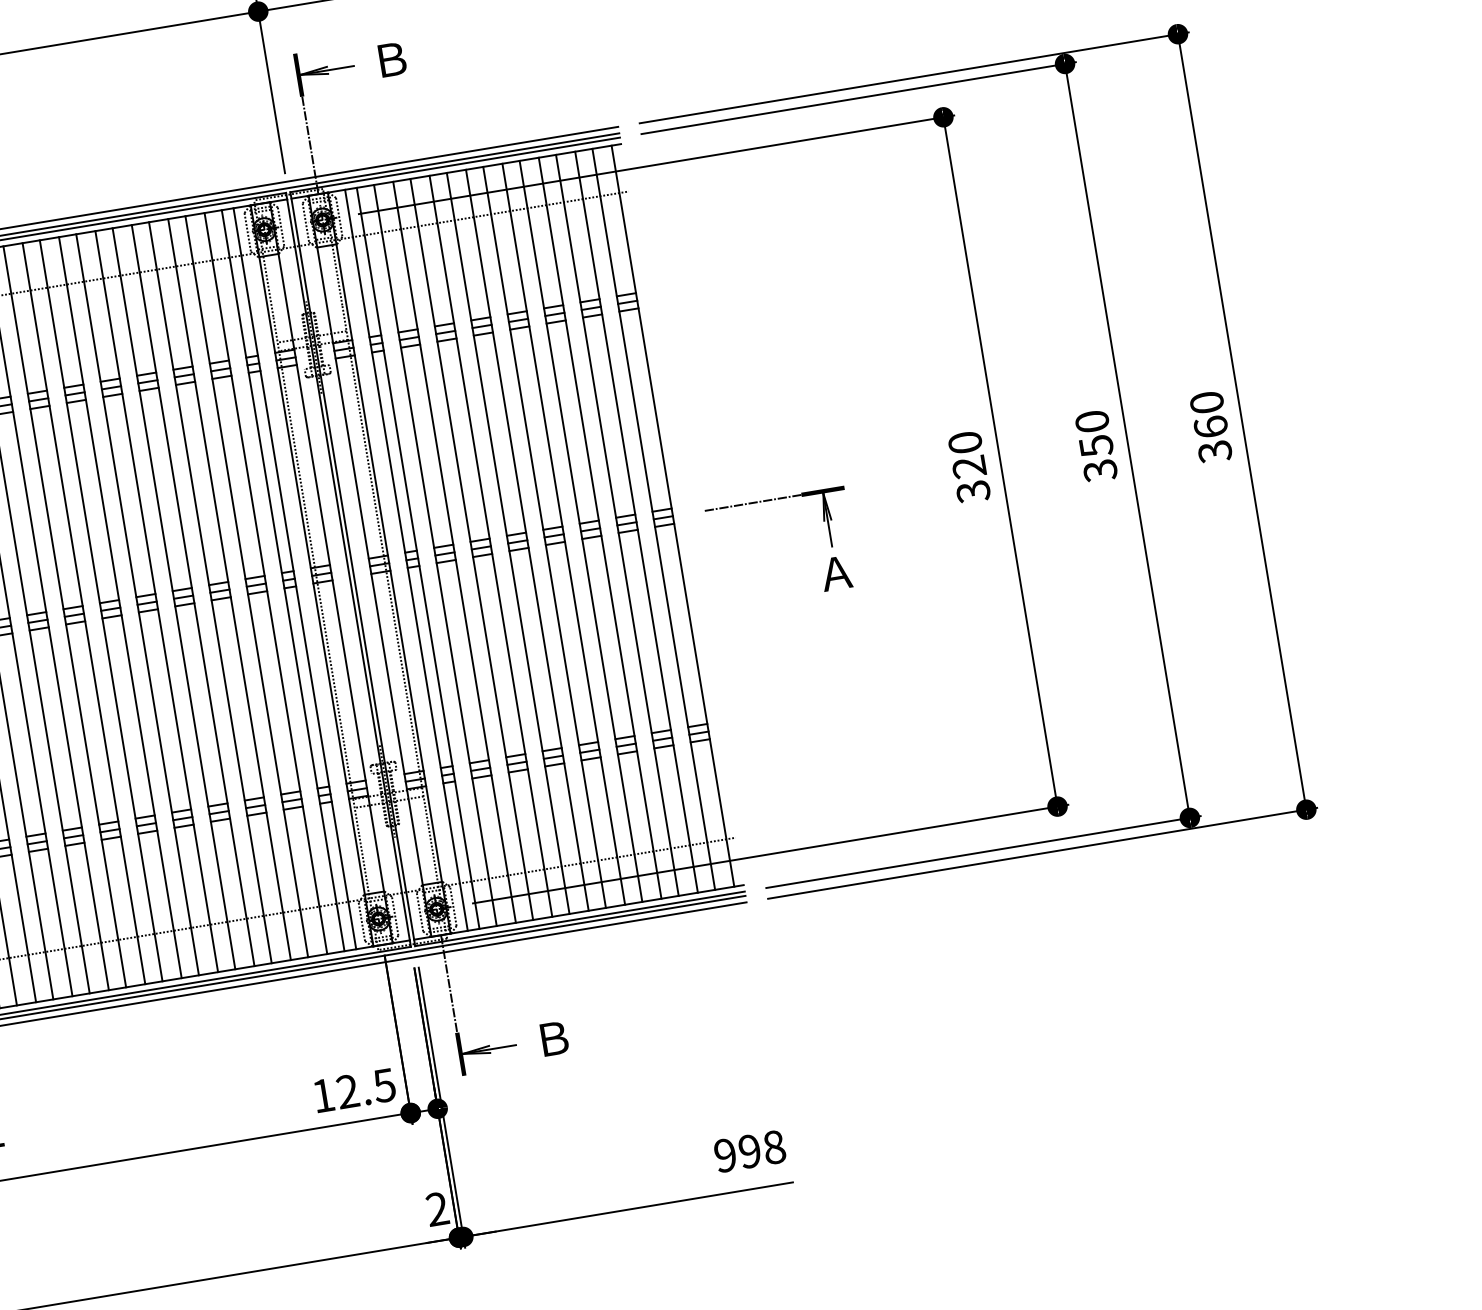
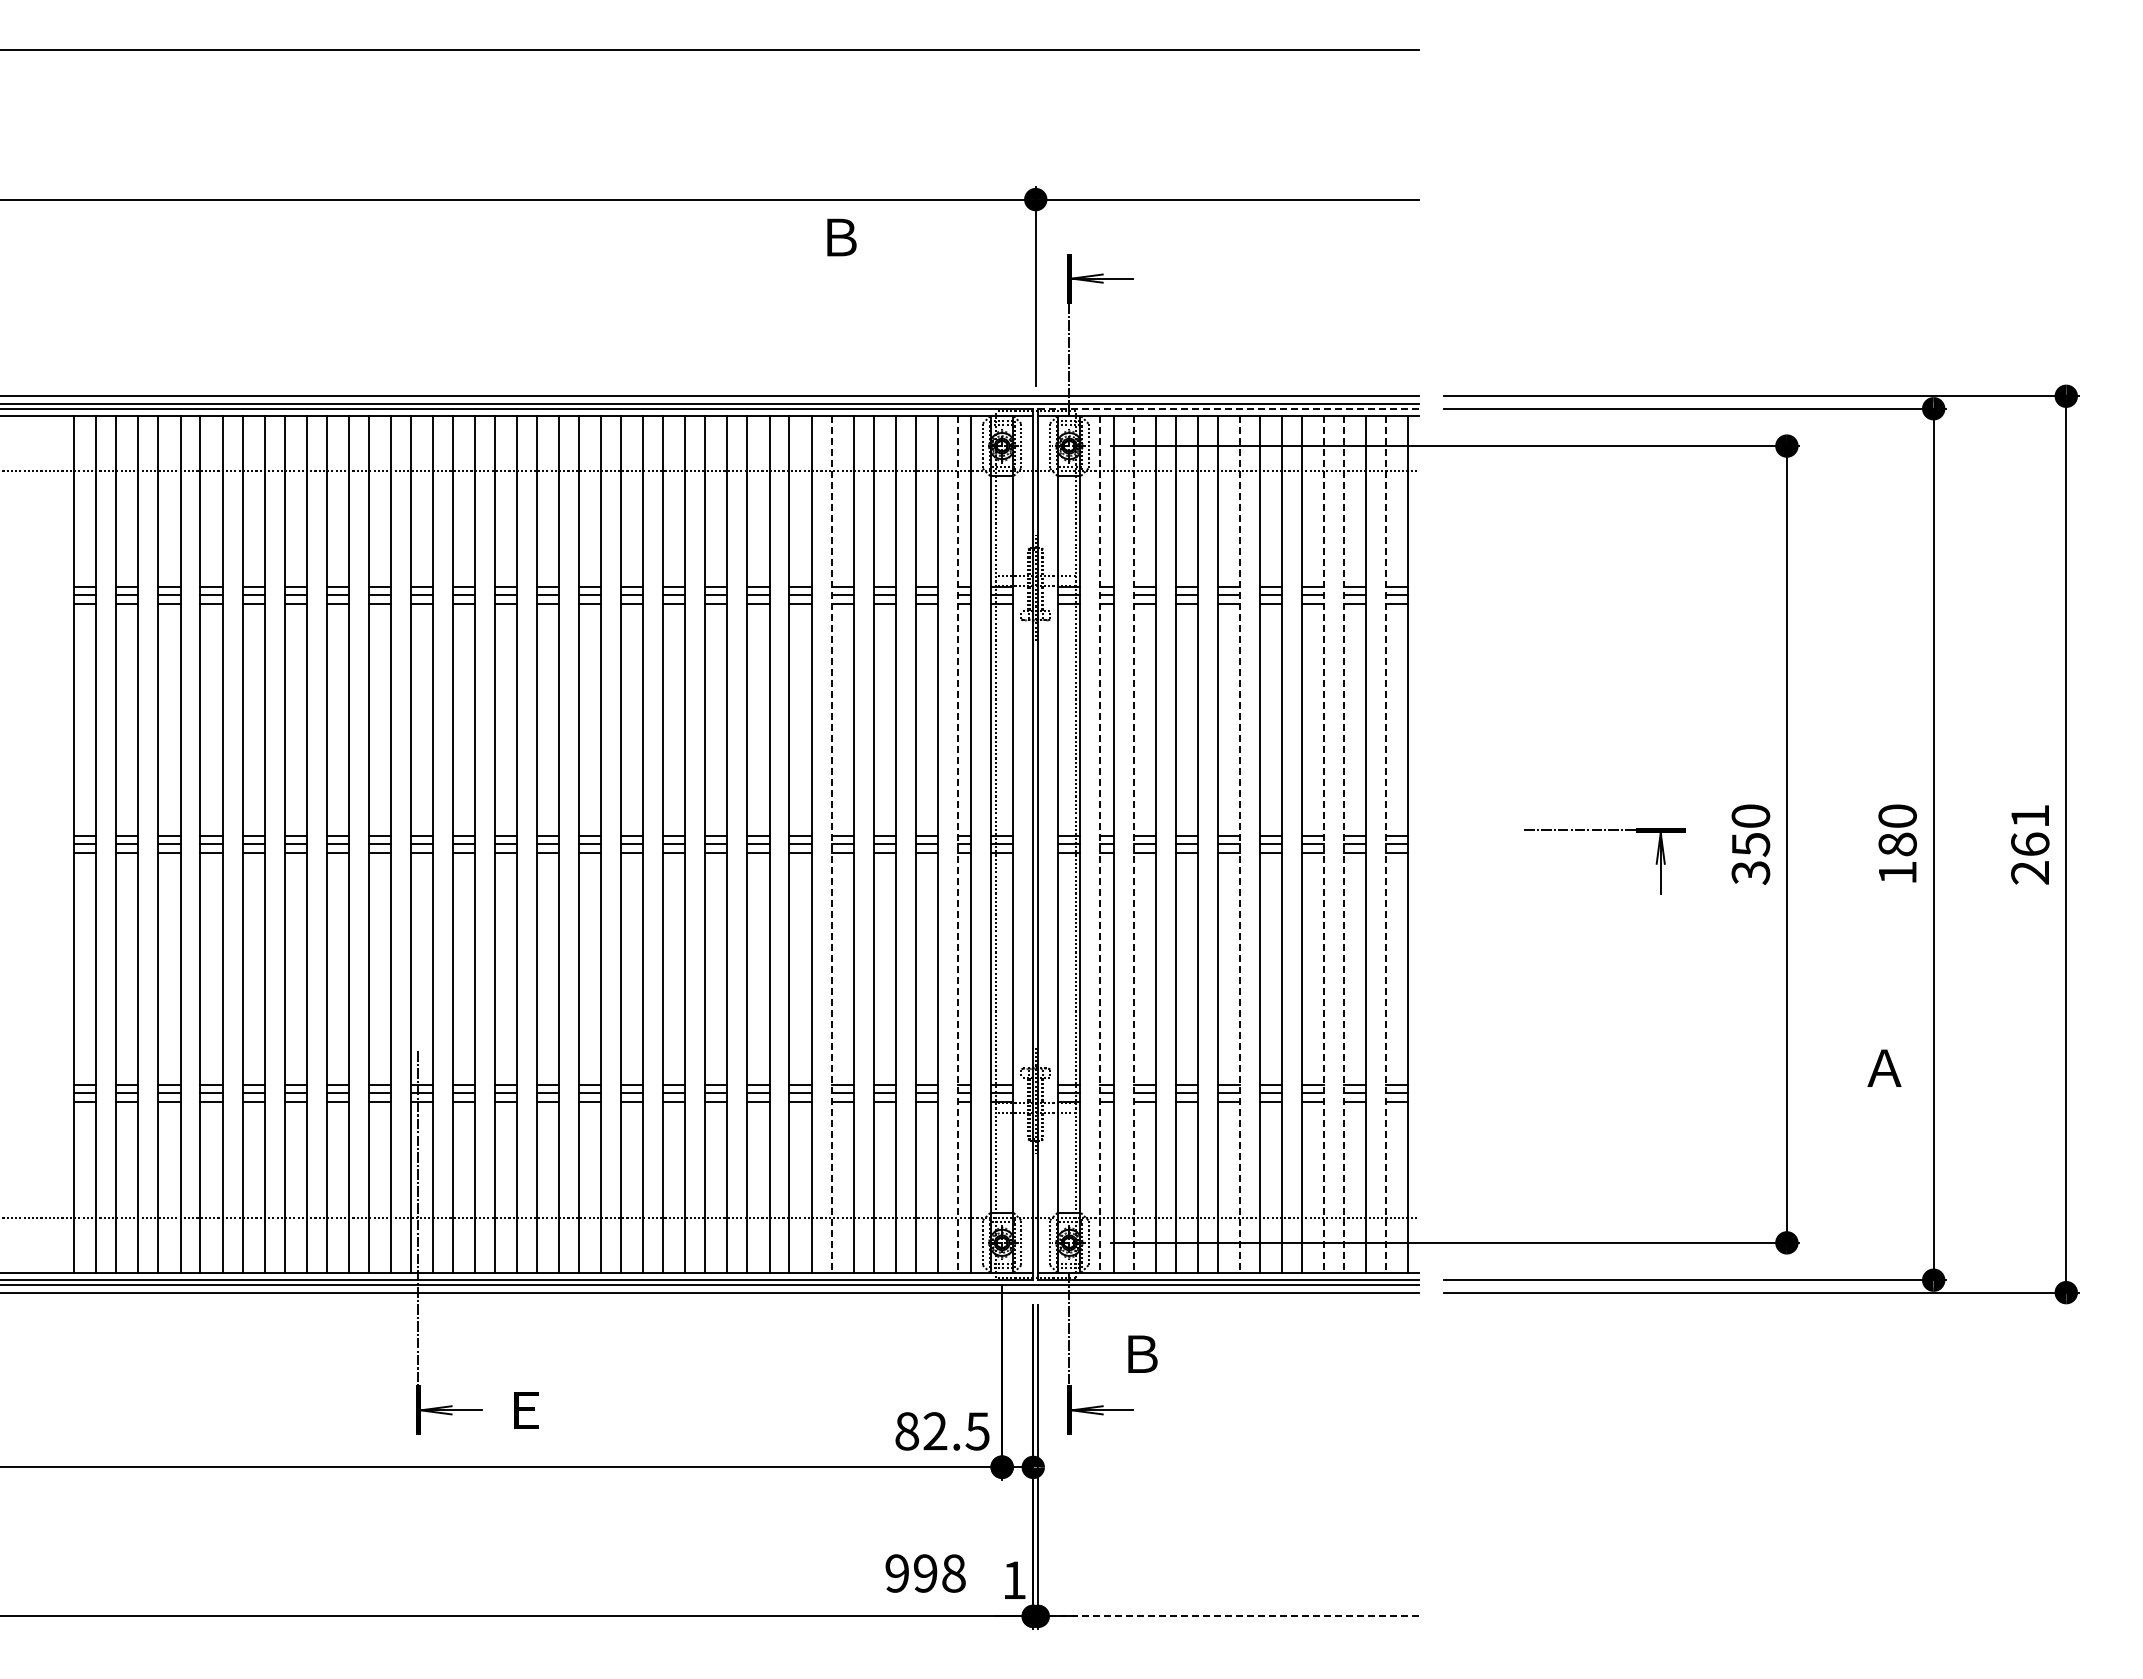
text: (392, 59) -> (841, 237), moved
line: (455, 164) -> (1229, 408), solid -> dashed
text: (1211, 427) -> (2030, 844), 360 -> 261
text: (1098, 458) -> (1897, 858), 350 -> 180
text: (968, 467) -> (1750, 844), 320 -> 350
part: (774, 499) -> (1604, 830), moved
line: (654, 519) -> (1386, 844), solid -> dashed
line: (617, 525) -> (1344, 844), solid -> dashed
line: (600, 528) -> (1324, 844), solid -> dashed
line: (527, 540) -> (1240, 844), solid -> dashed
line: (435, 555) -> (1133, 844), solid -> dashed
line: (406, 560) -> (1100, 844), solid -> dashed
text: (836, 572) -> (1884, 1067), moved
line: (282, 580) -> (957, 844), solid -> dashed
line: (173, 598) -> (831, 844), solid -> dashed
text: (554, 1038) -> (1142, 1353), moved
text: (323, 1095) -> (907, 1431), 12.5 -> 82.5
text: (749, 1151) -> (925, 1573), moved
text: (437, 1208) -> (1014, 1579), 2 -> 1
line: (628, 1209) -> (1229, 1616), solid -> dashed

